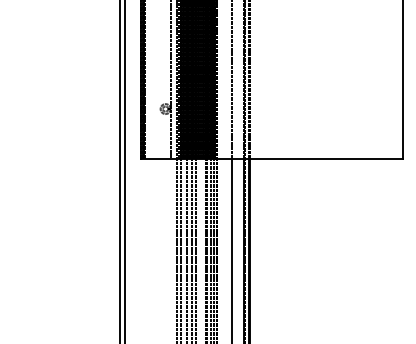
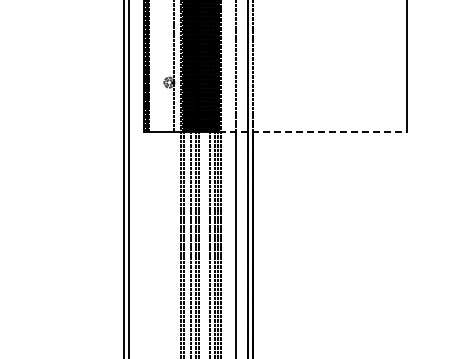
line: (309, 158) -> (313, 132), solid -> dashed

